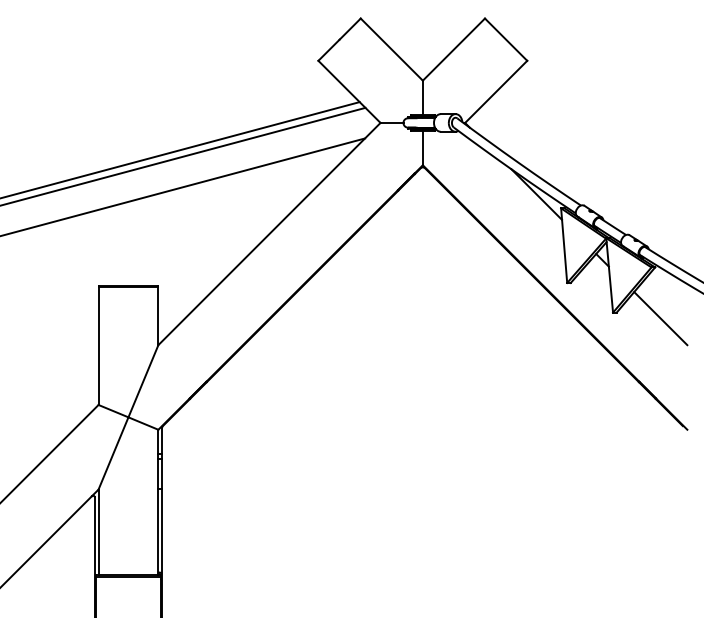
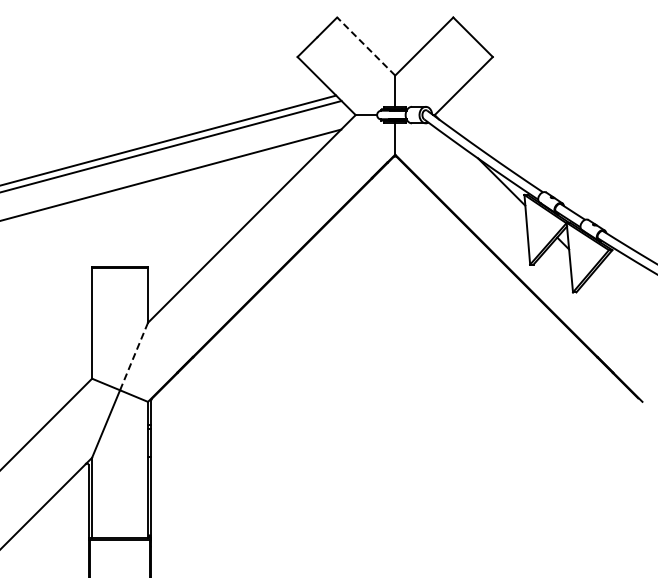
line: (391, 49) -> (365, 46), solid -> dashed
line: (660, 318) -> (617, 297), removed
line: (143, 381) -> (134, 356), solid -> dashed

